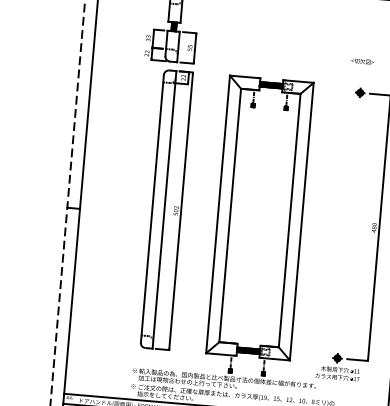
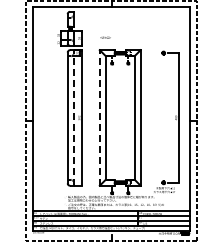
text: (362, 60) -> (105, 37), moved
line: (164, 208) -> (73, 117), solid -> dashed
line: (217, 213) -> (99, 117), solid -> dashed

